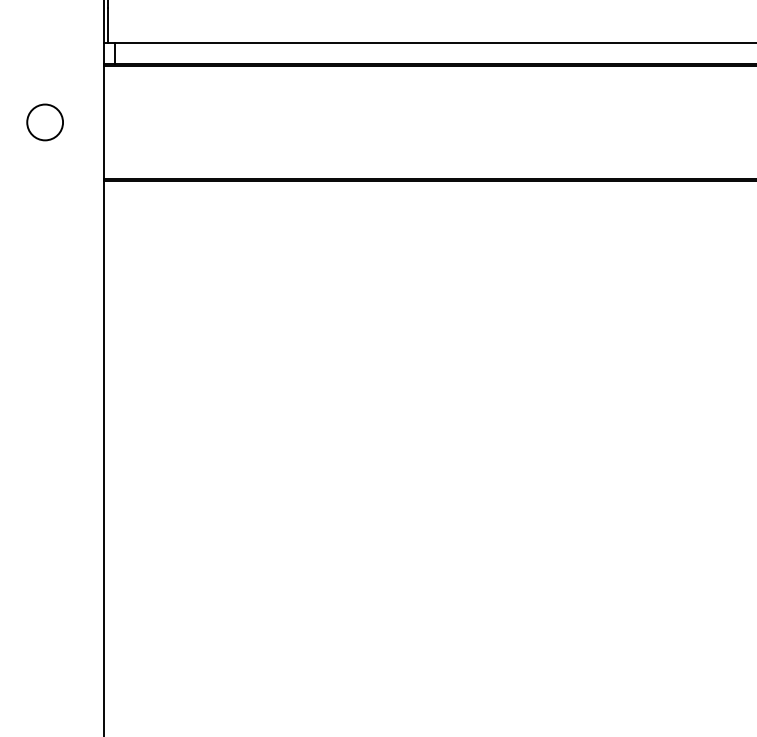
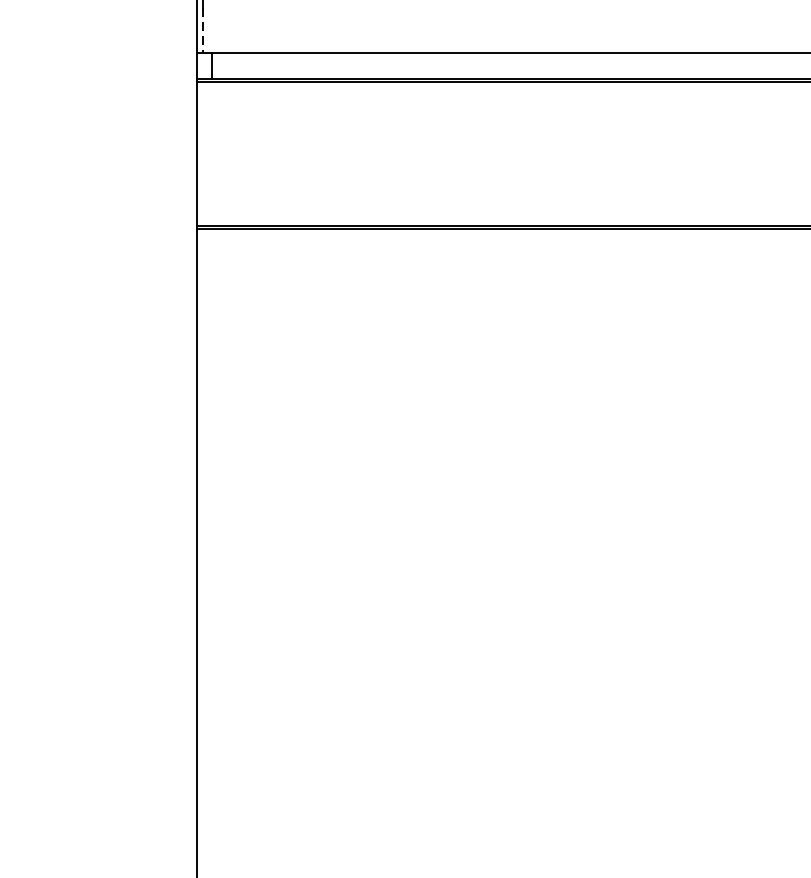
line: (108, 25) -> (203, 30), solid -> dashed
circle: (44, 122) -> (121, 154), removed

